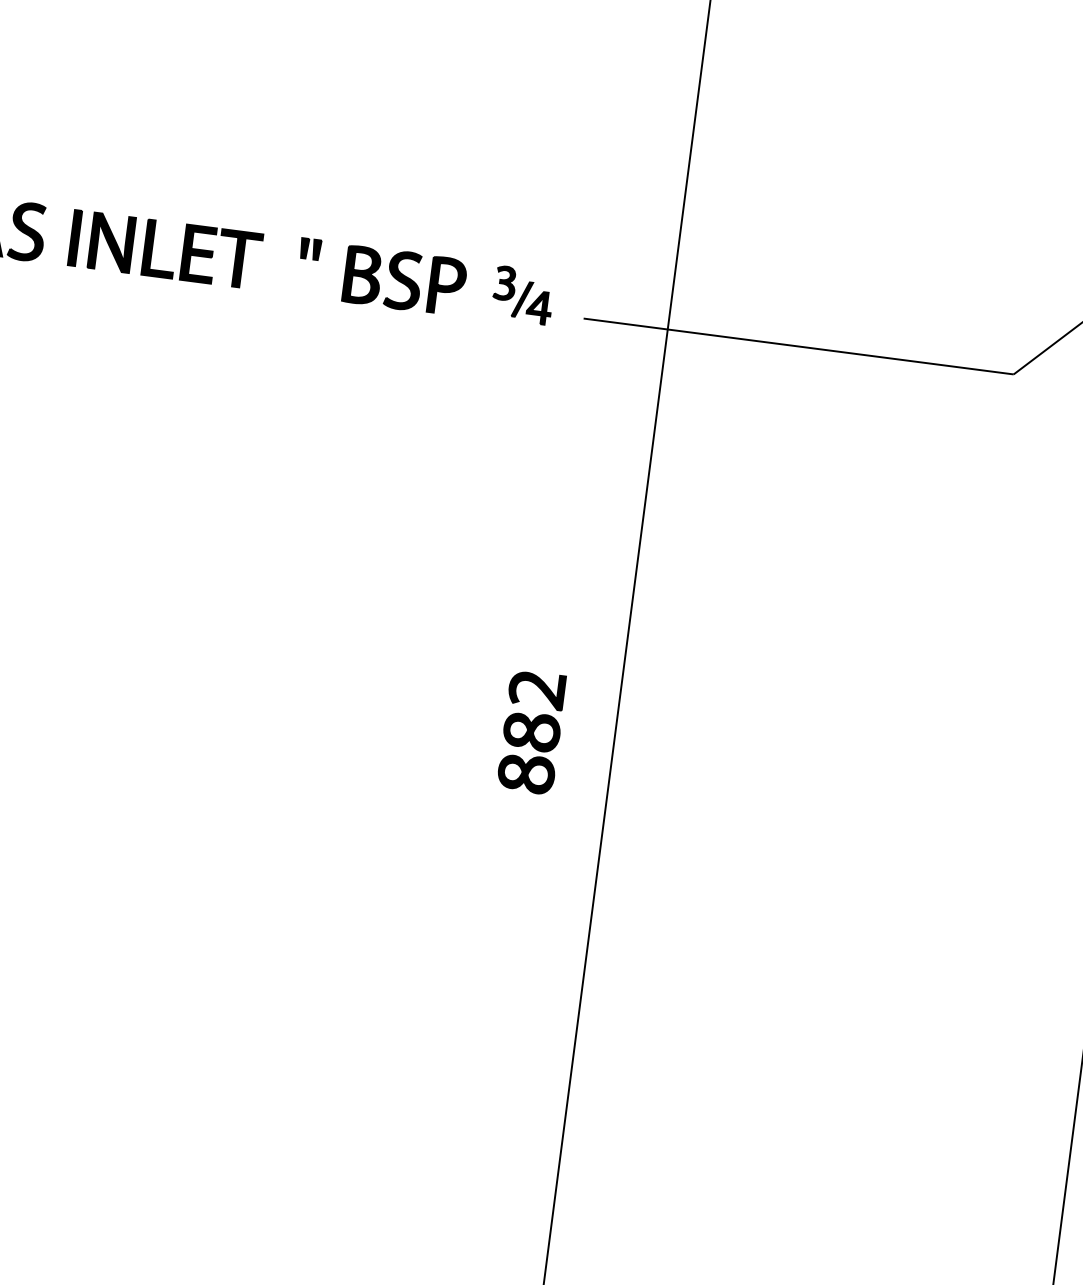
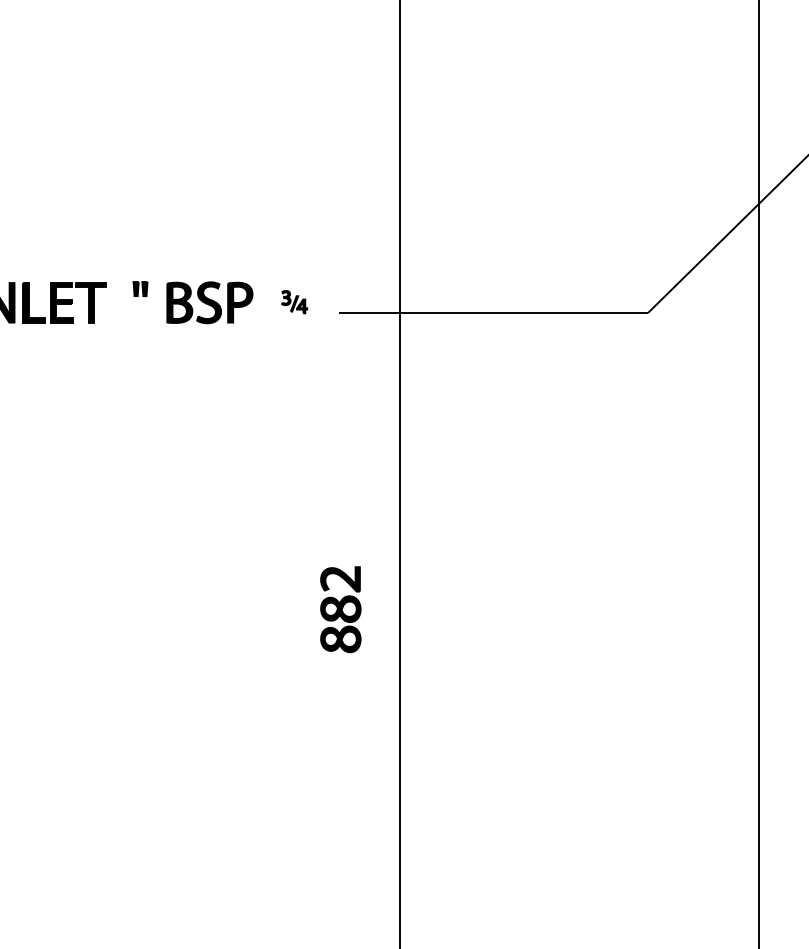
part: (523, 294) -> (294, 301), size x0.6

